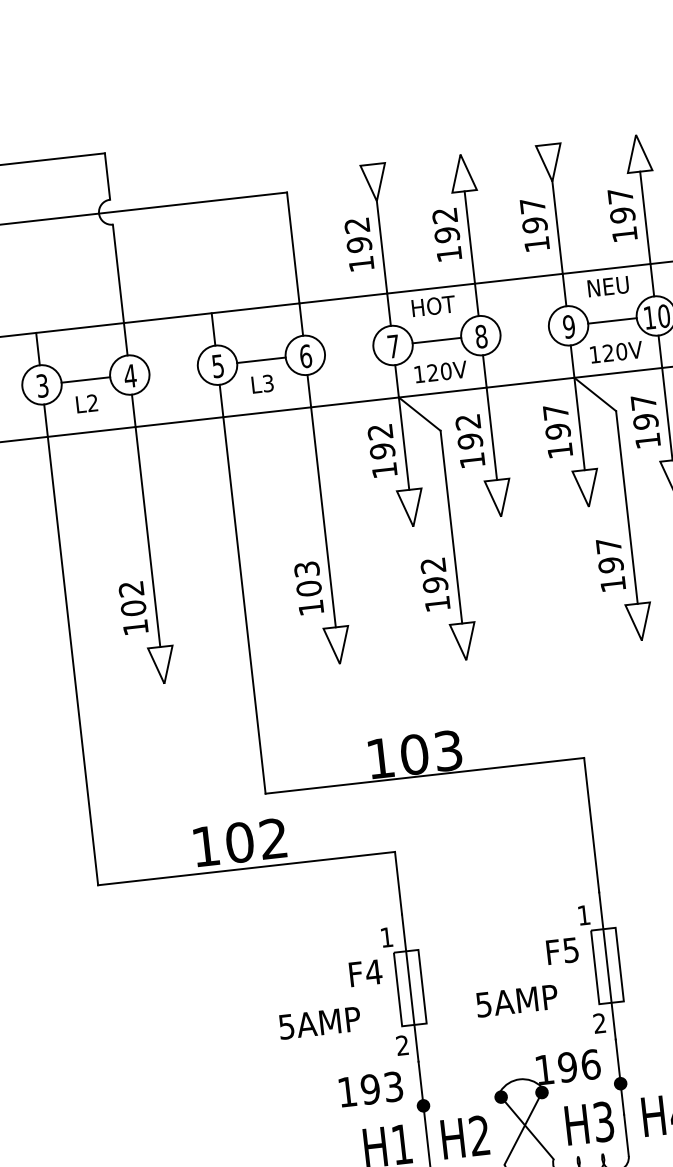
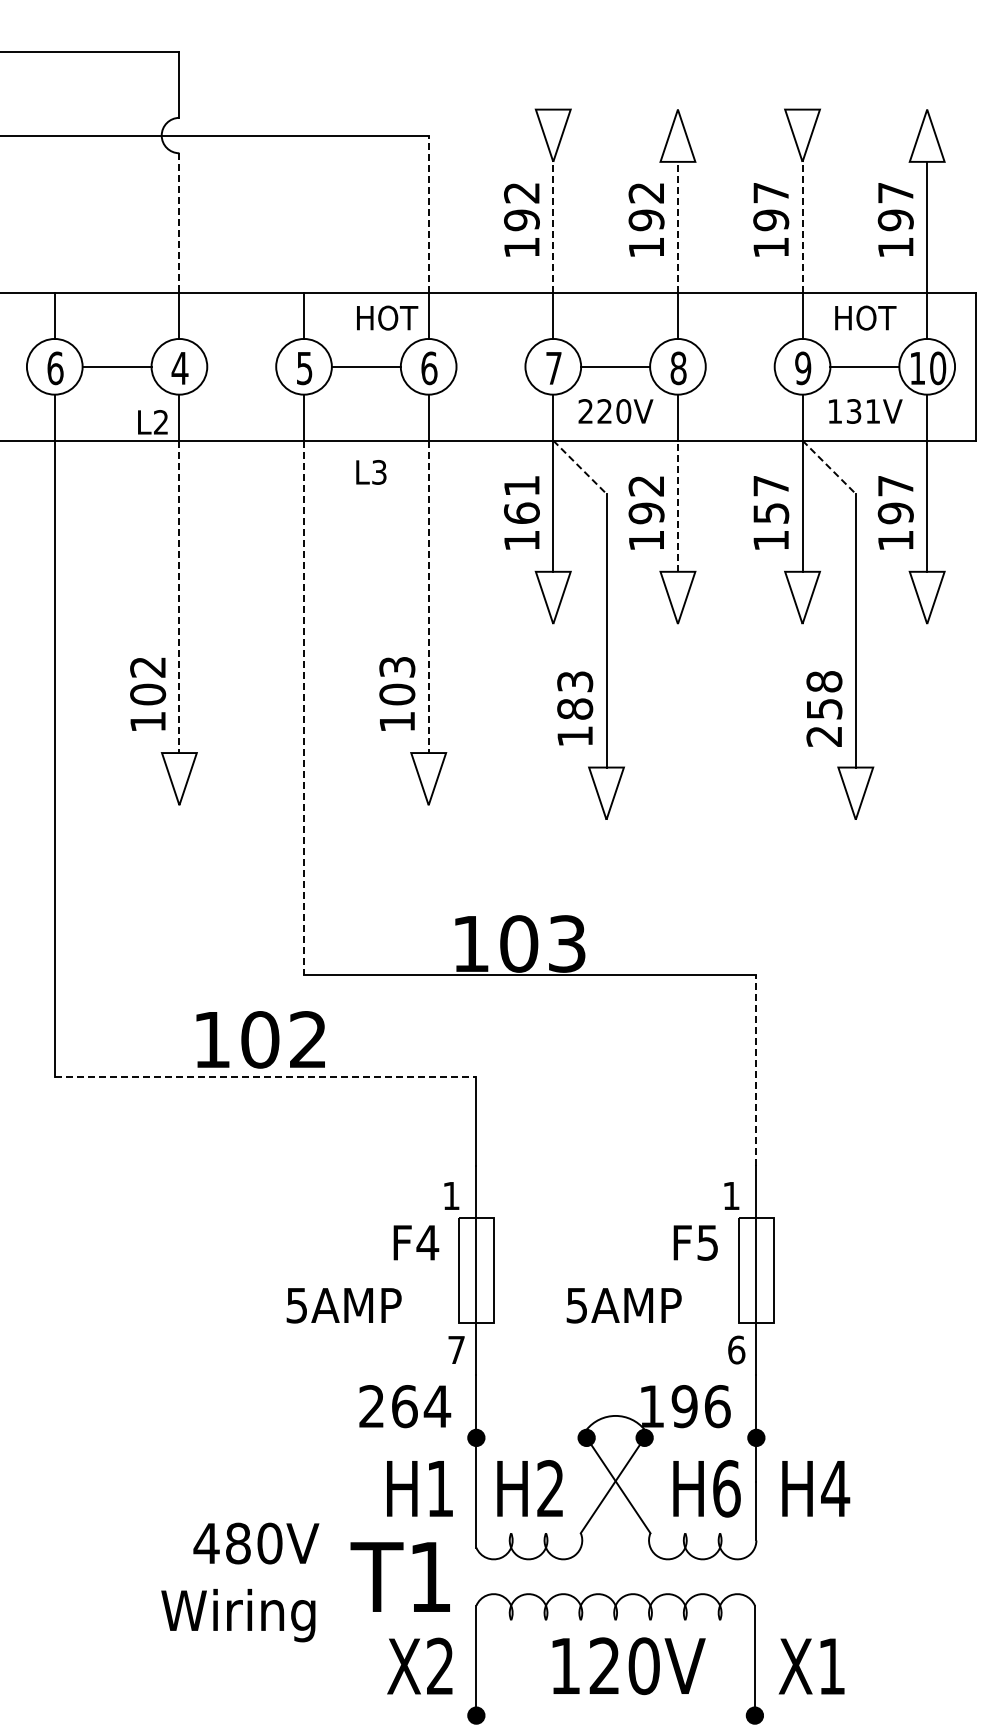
line: (557, 227) -> (802, 227), solid -> dashed
line: (469, 237) -> (677, 227), solid -> dashed
line: (382, 247) -> (553, 227), solid -> dashed
line: (293, 248) -> (428, 214), solid -> dashed
line: (118, 274) -> (179, 223), solid -> dashed
text: (609, 286) -> (865, 317), NEU -> HOT
text: (433, 305) -> (387, 317), moved
text: (615, 352) -> (863, 411), 120V -> 131V
text: (419, 374) -> (585, 411), 120V -> 220V
text: (262, 384) -> (371, 472), moved
text: (42, 386) -> (55, 368), 3 -> 6
line: (595, 394) -> (829, 467), solid -> dashed
text: (86, 403) -> (152, 422), moved
line: (419, 414) -> (579, 467), solid -> dashed
text: (558, 431) -> (771, 513), 197 -> 157
line: (491, 434) -> (677, 506), solid -> dashed
text: (381, 442) -> (521, 500), 192 -> 161
line: (323, 517) -> (428, 597), solid -> dashed
line: (148, 537) -> (179, 597), solid -> dashed
text: (611, 564) -> (824, 708), 197 -> 258
text: (434, 575) -> (575, 695), 192 -> 183
line: (244, 605) -> (304, 708), solid -> dashed
line: (591, 824) -> (756, 1070), solid -> dashed
line: (246, 868) -> (265, 1077), solid -> dashed
text: (599, 1023) -> (736, 1349), 2 -> 6
text: (402, 1045) -> (456, 1349), 2 -> 7
text: (371, 1089) -> (405, 1406), 193 -> 264
text: (603, 1121) -> (726, 1488), H3 -> H6

